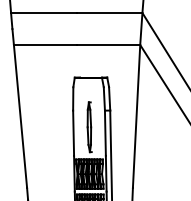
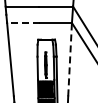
line: (43, 45) -> (22, 23), solid -> dashed
line: (137, 116) -> (70, 59), solid -> dashed

